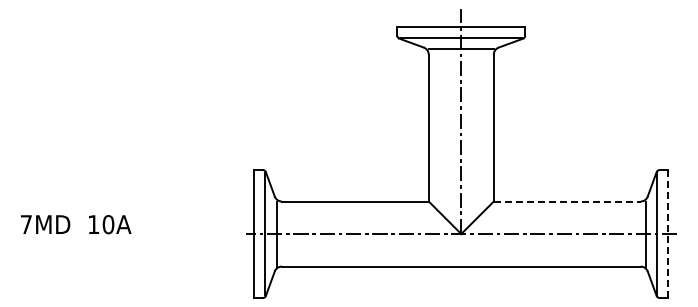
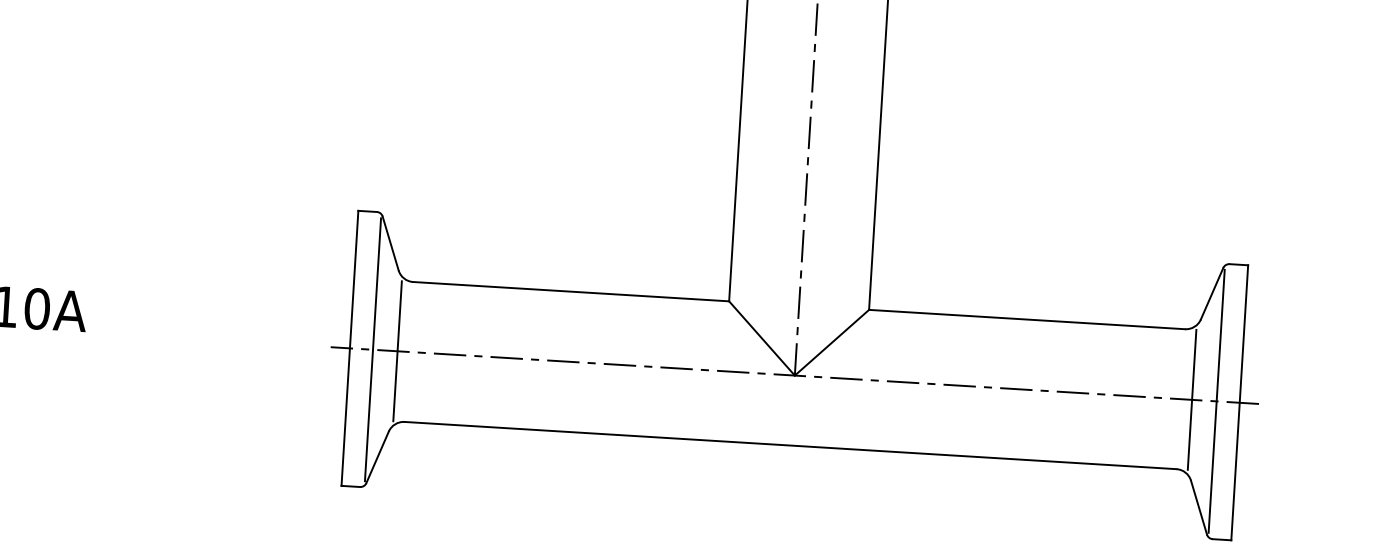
line: (567, 201) -> (1027, 319), dashed -> solid
line: (668, 234) -> (1240, 403), dashed -> solid

